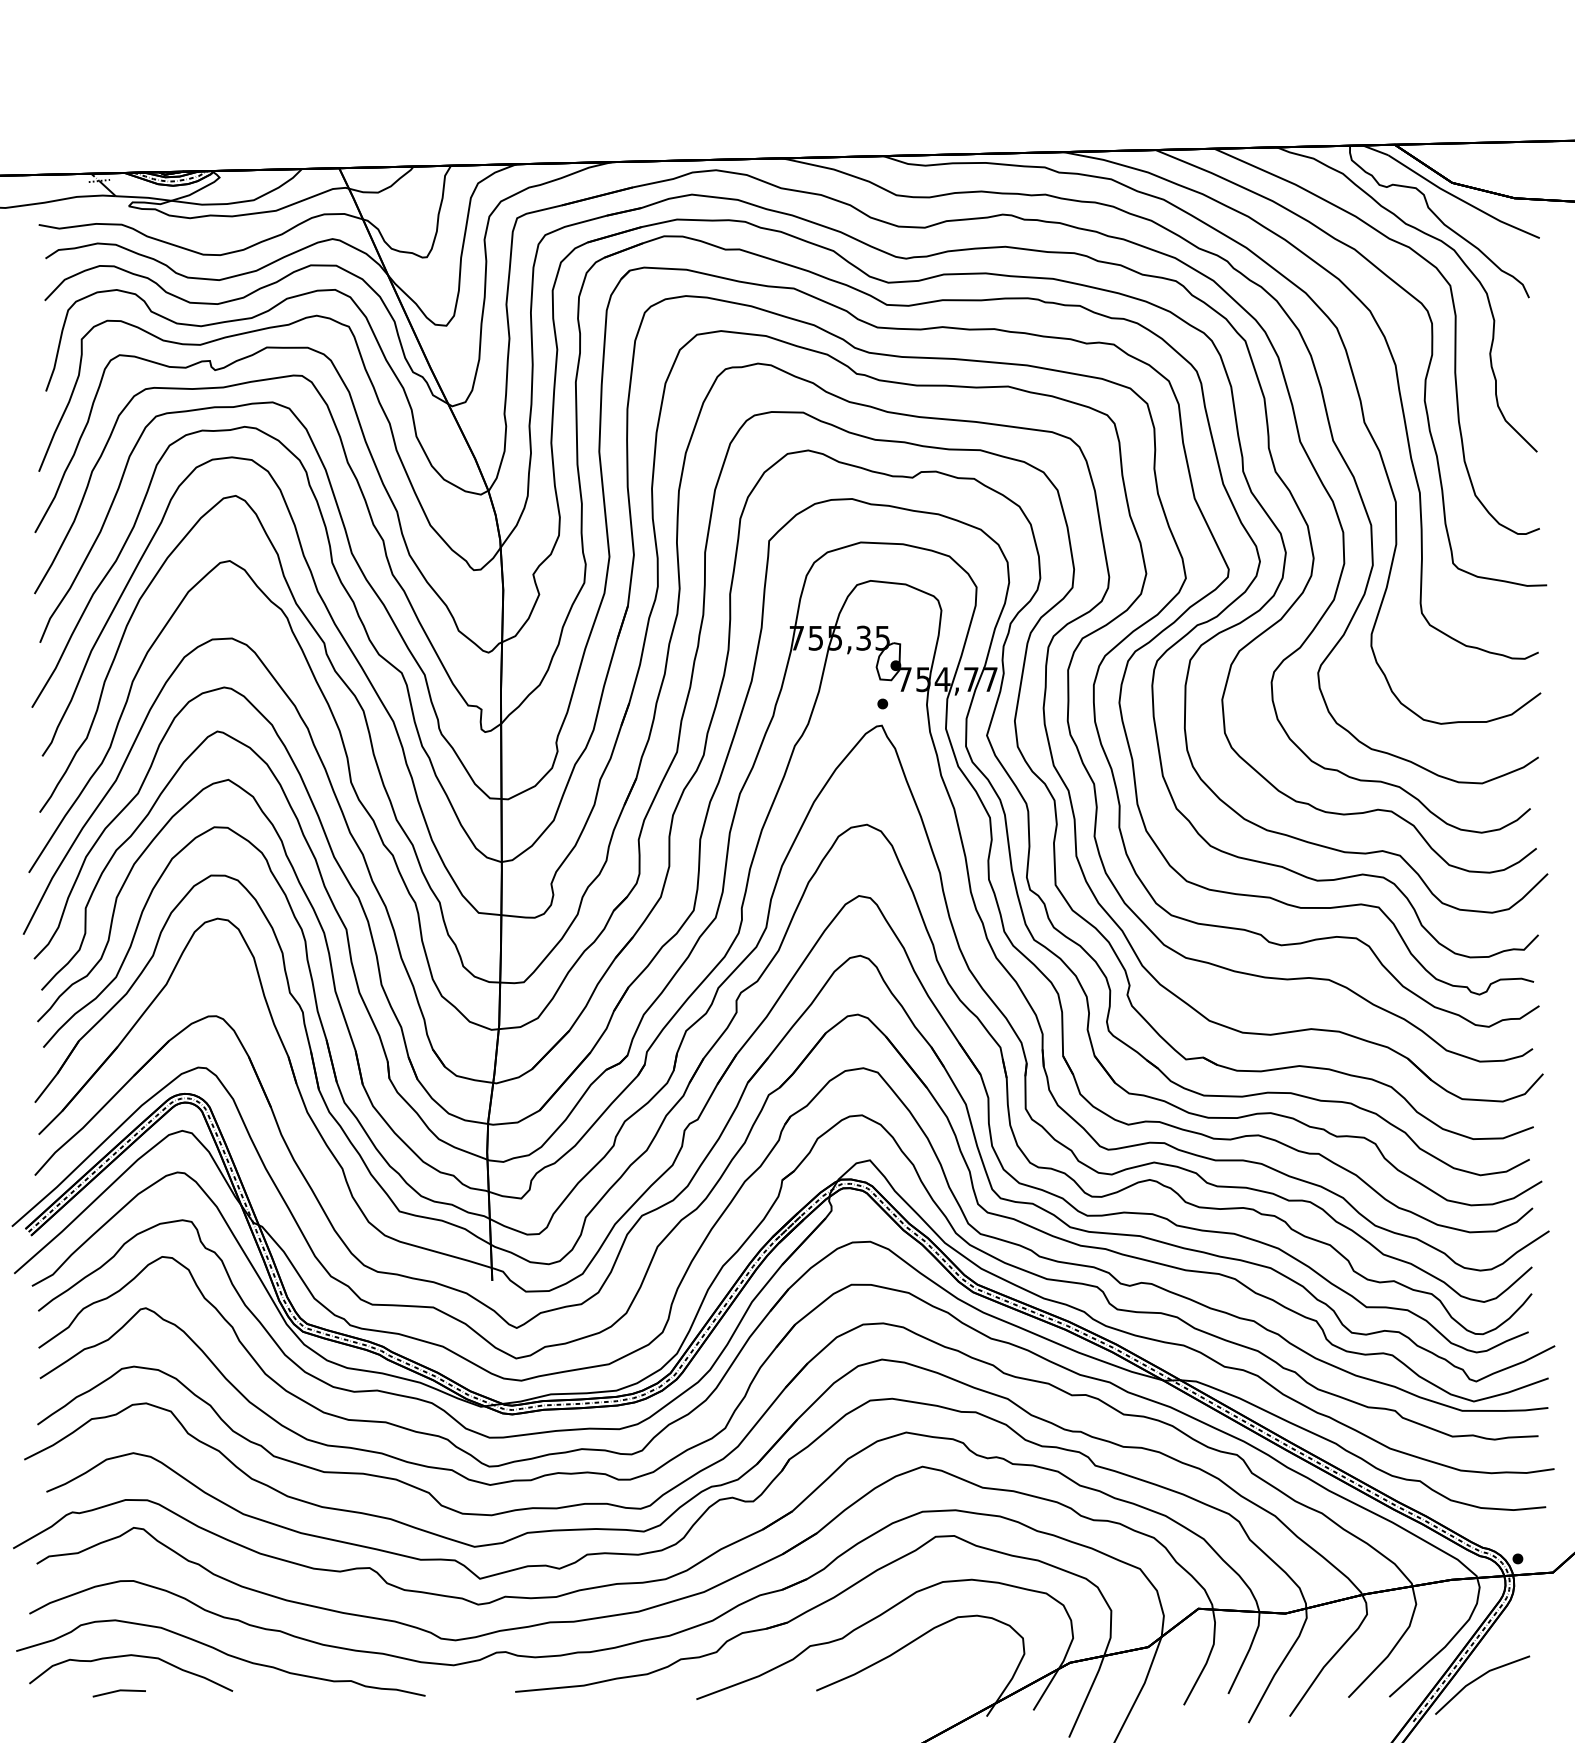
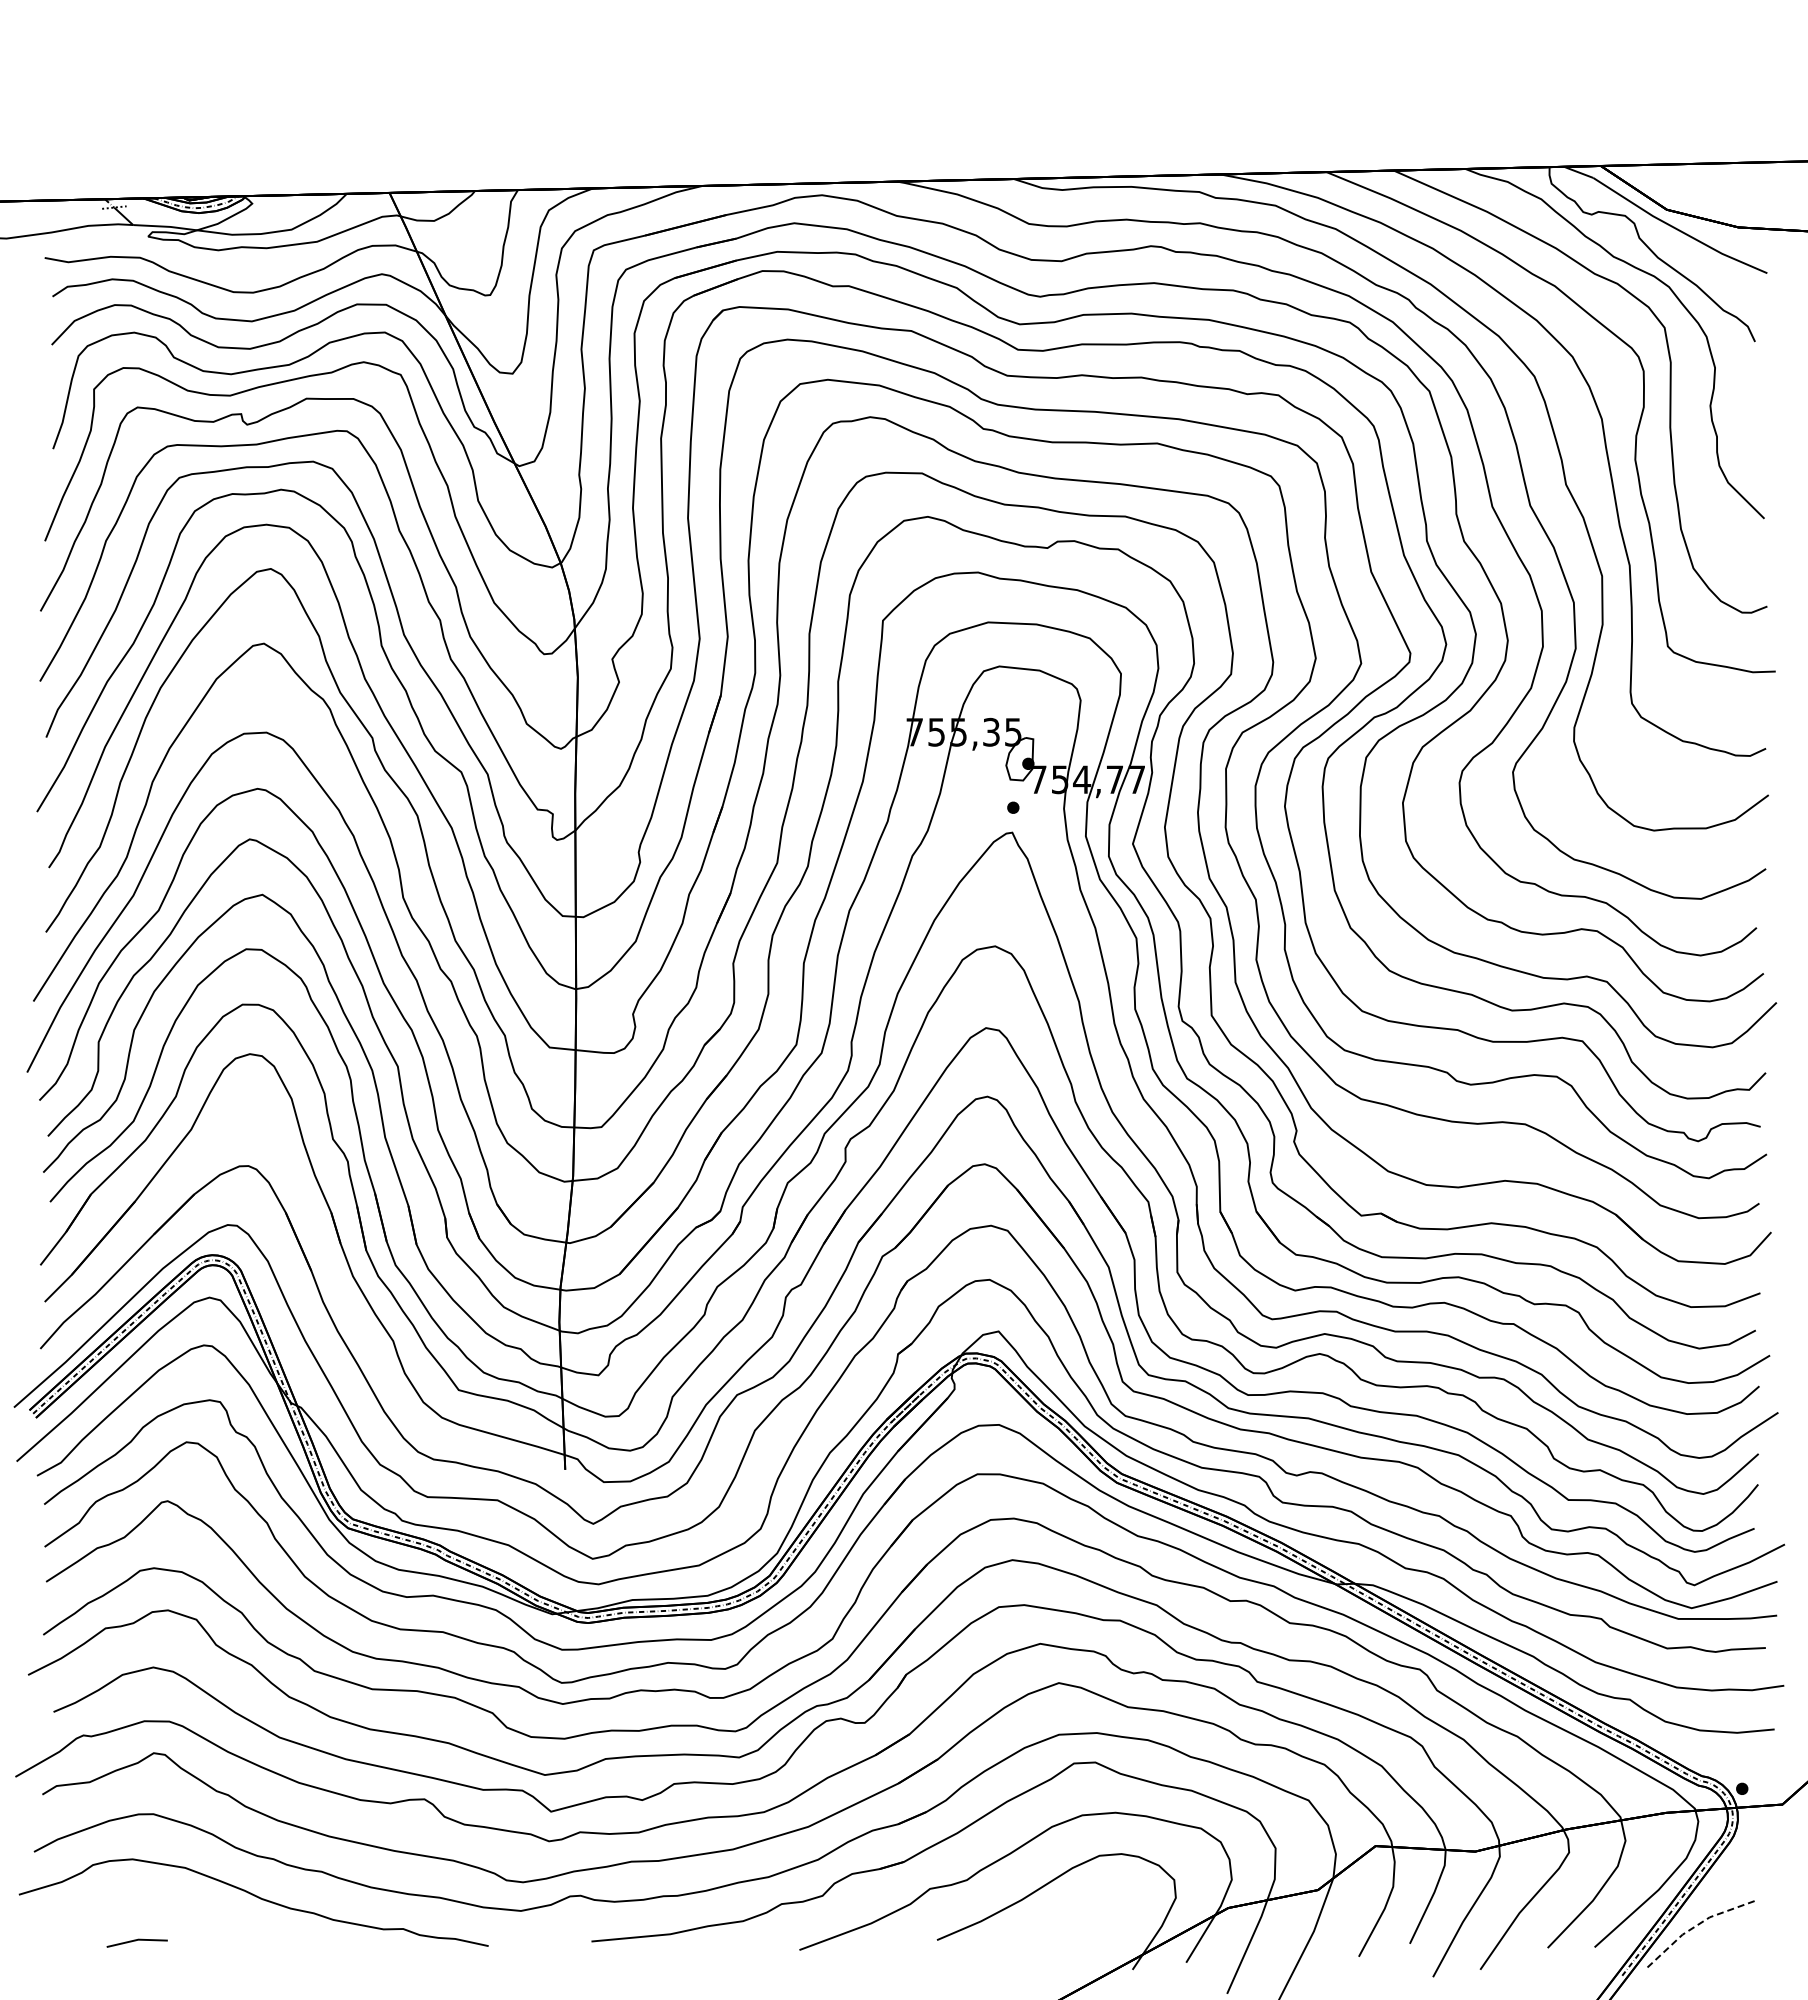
curve: (130, 1656) -> (150, 1900), removed
line: (1478, 1677) -> (1697, 1925), solid -> dashed

